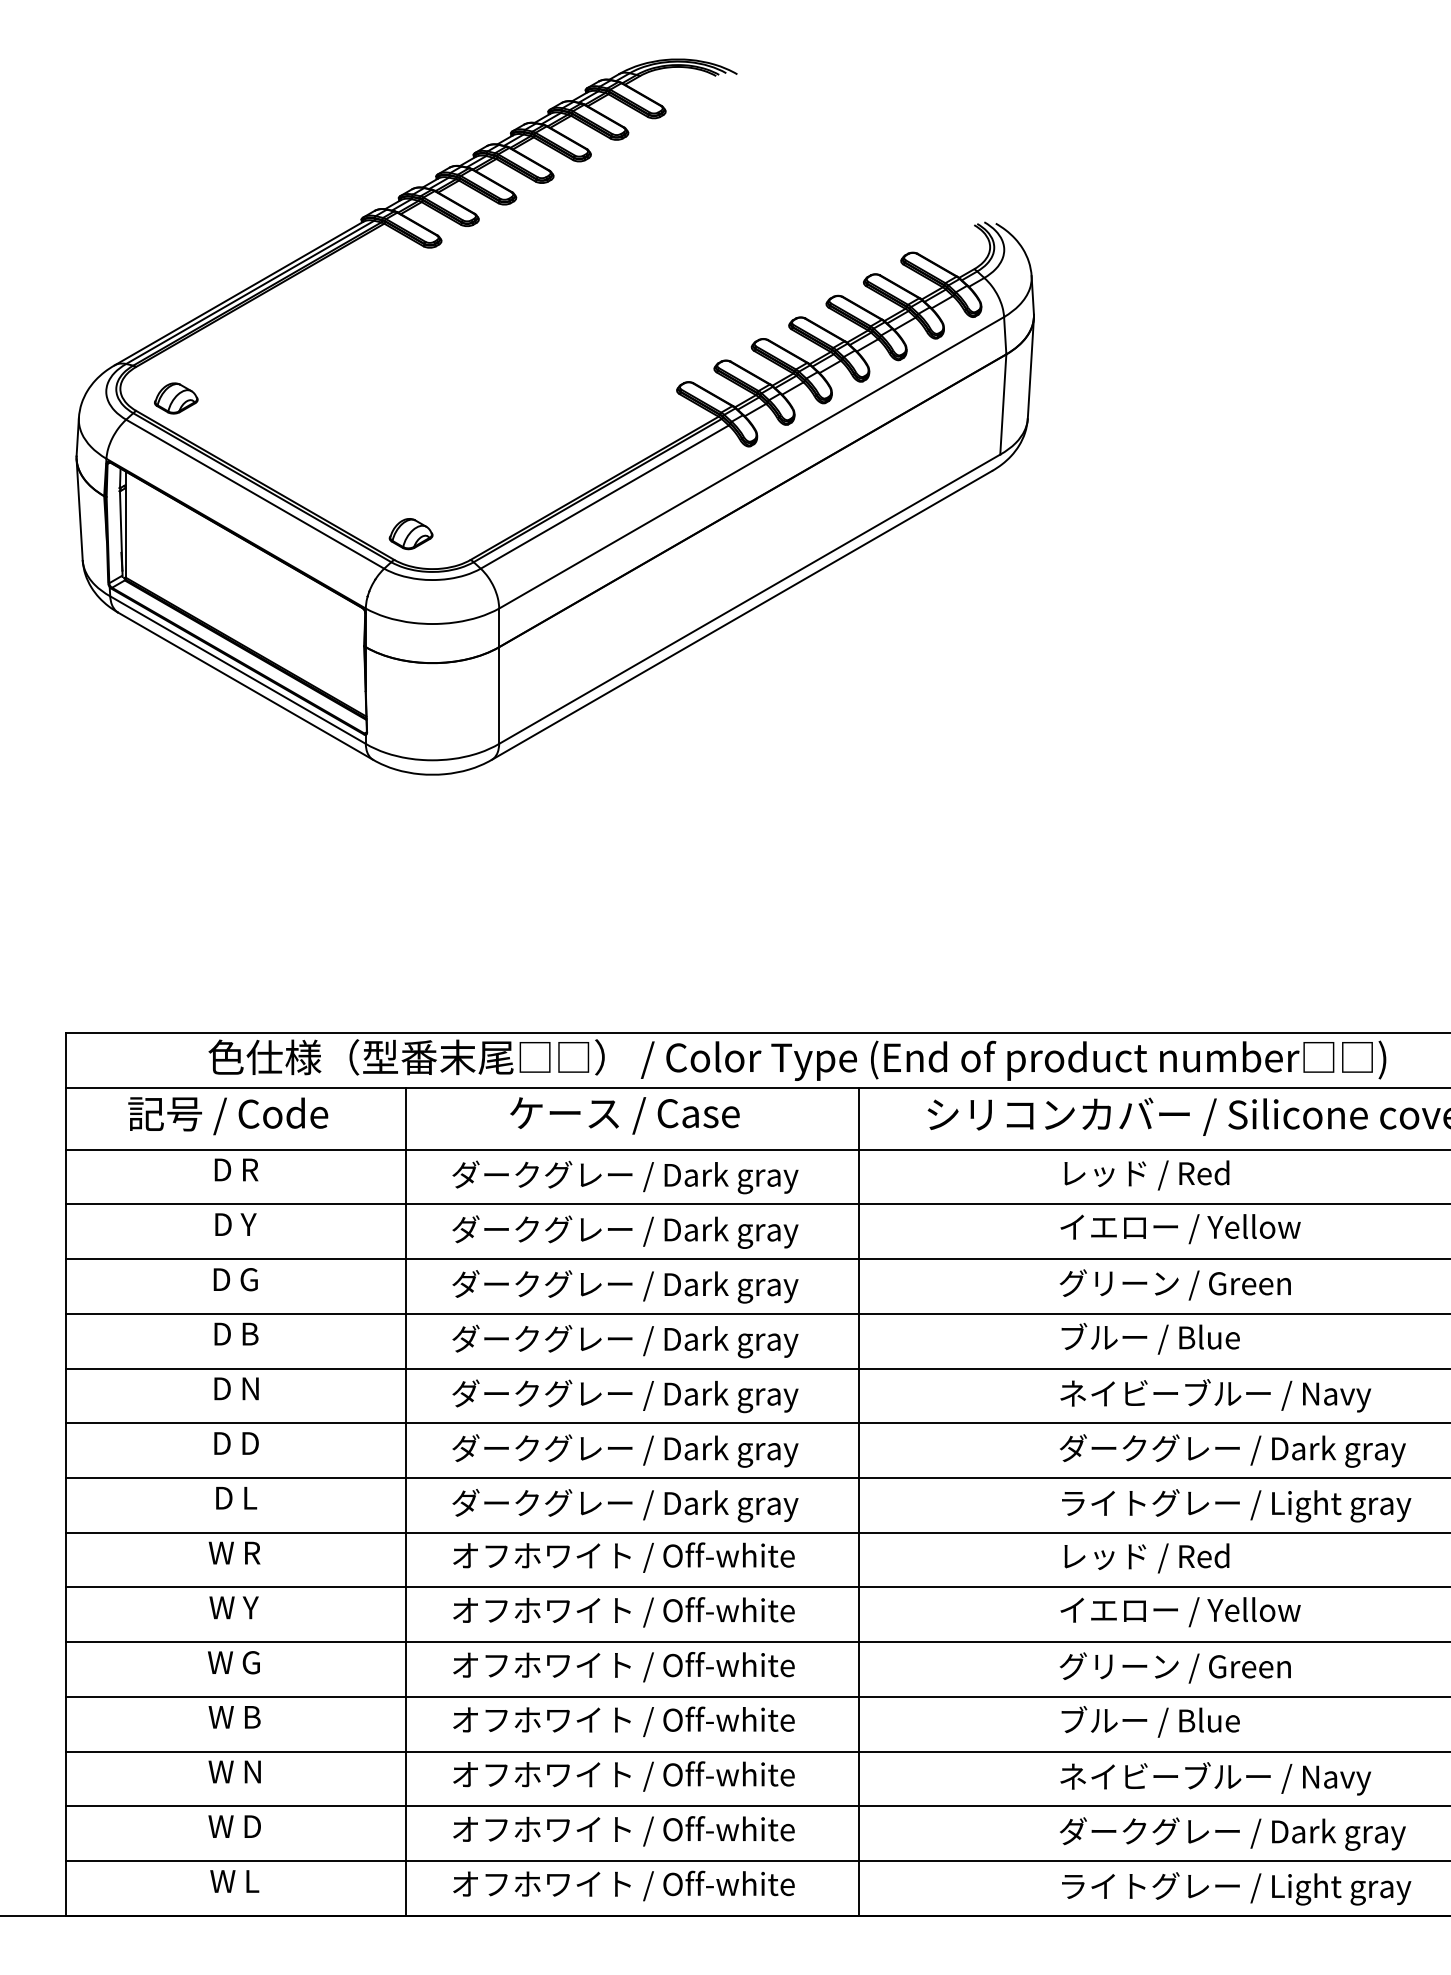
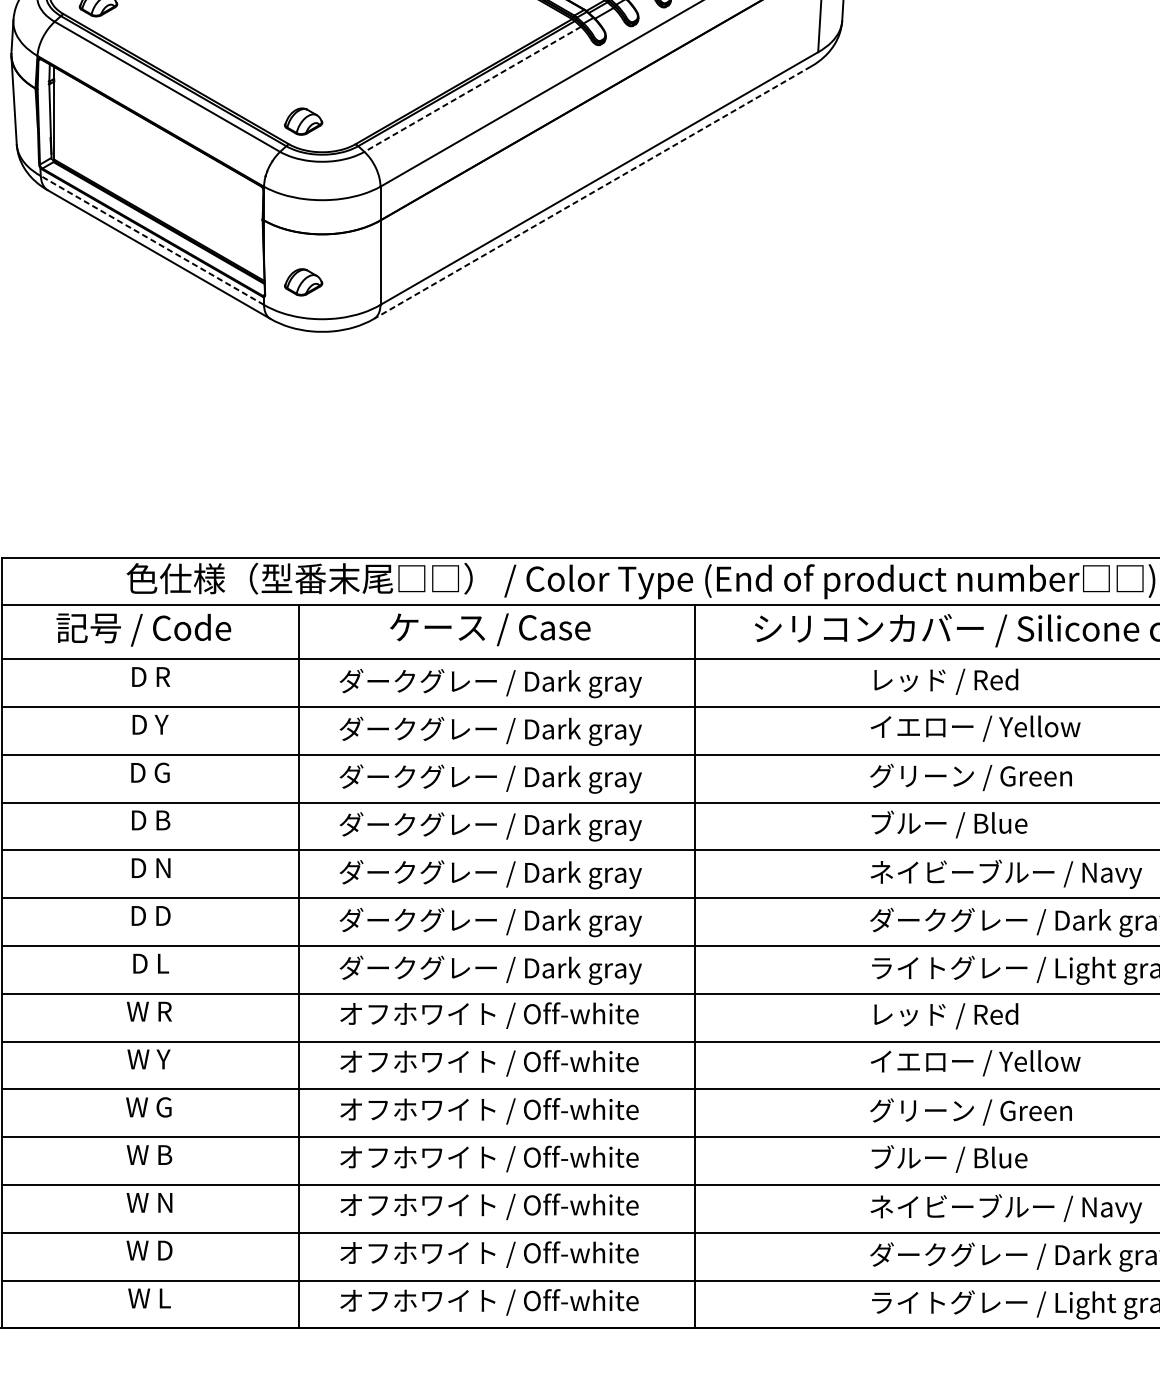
line: (604, 497) -> (472, 89), solid -> dashed
line: (741, 615) -> (592, 192), solid -> dashed
line: (238, 670) -> (152, 240), solid -> dashed
part: (410, 718) -> (303, 282), added

